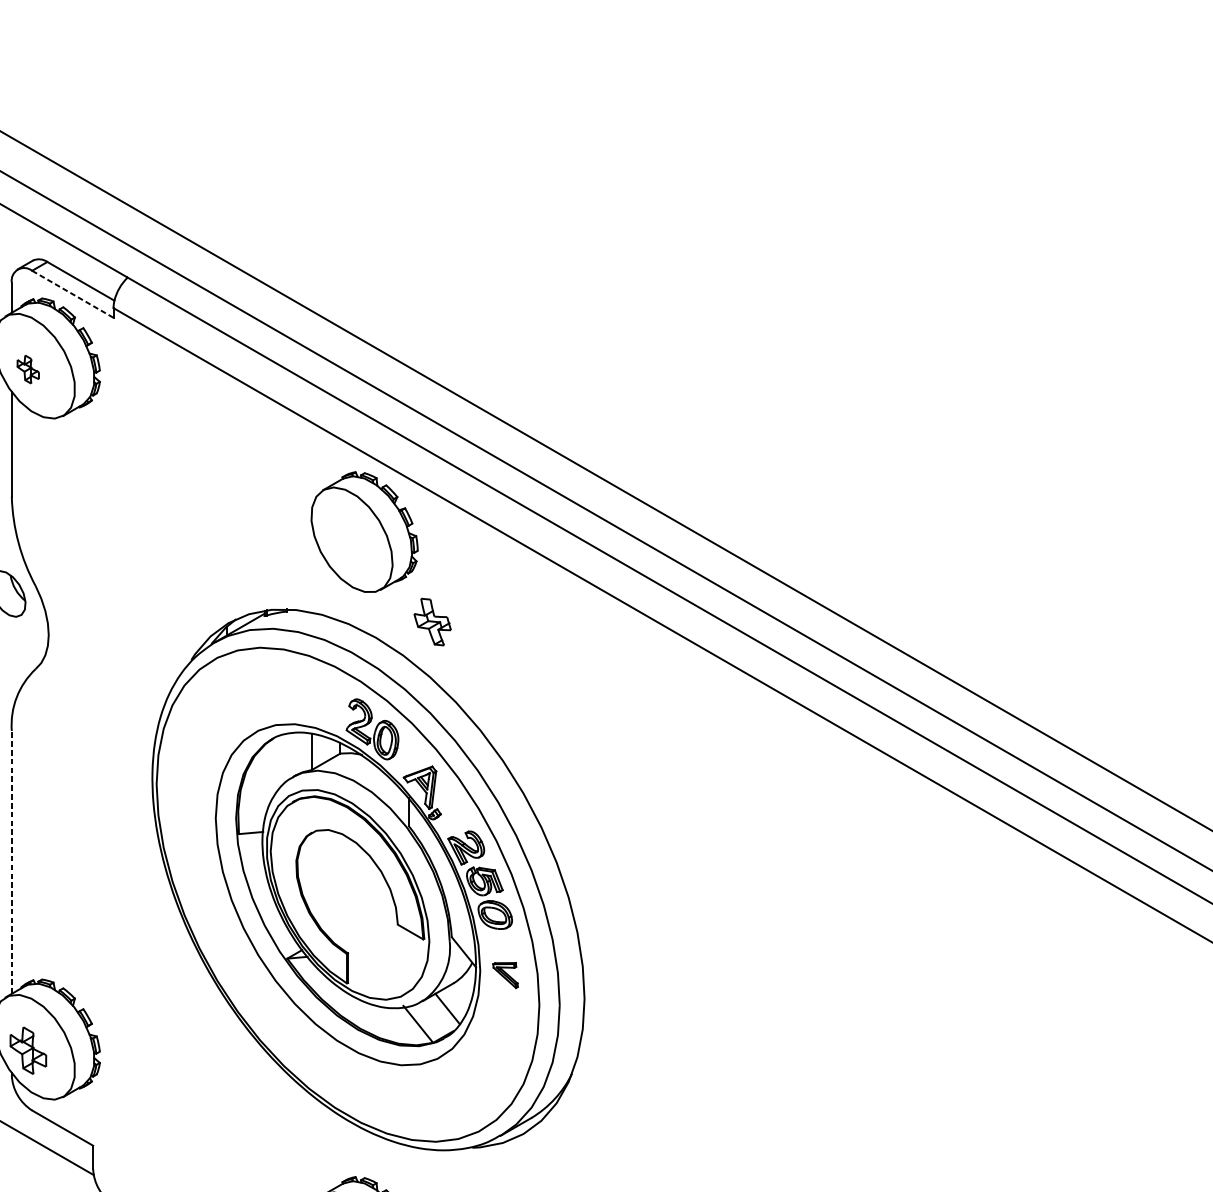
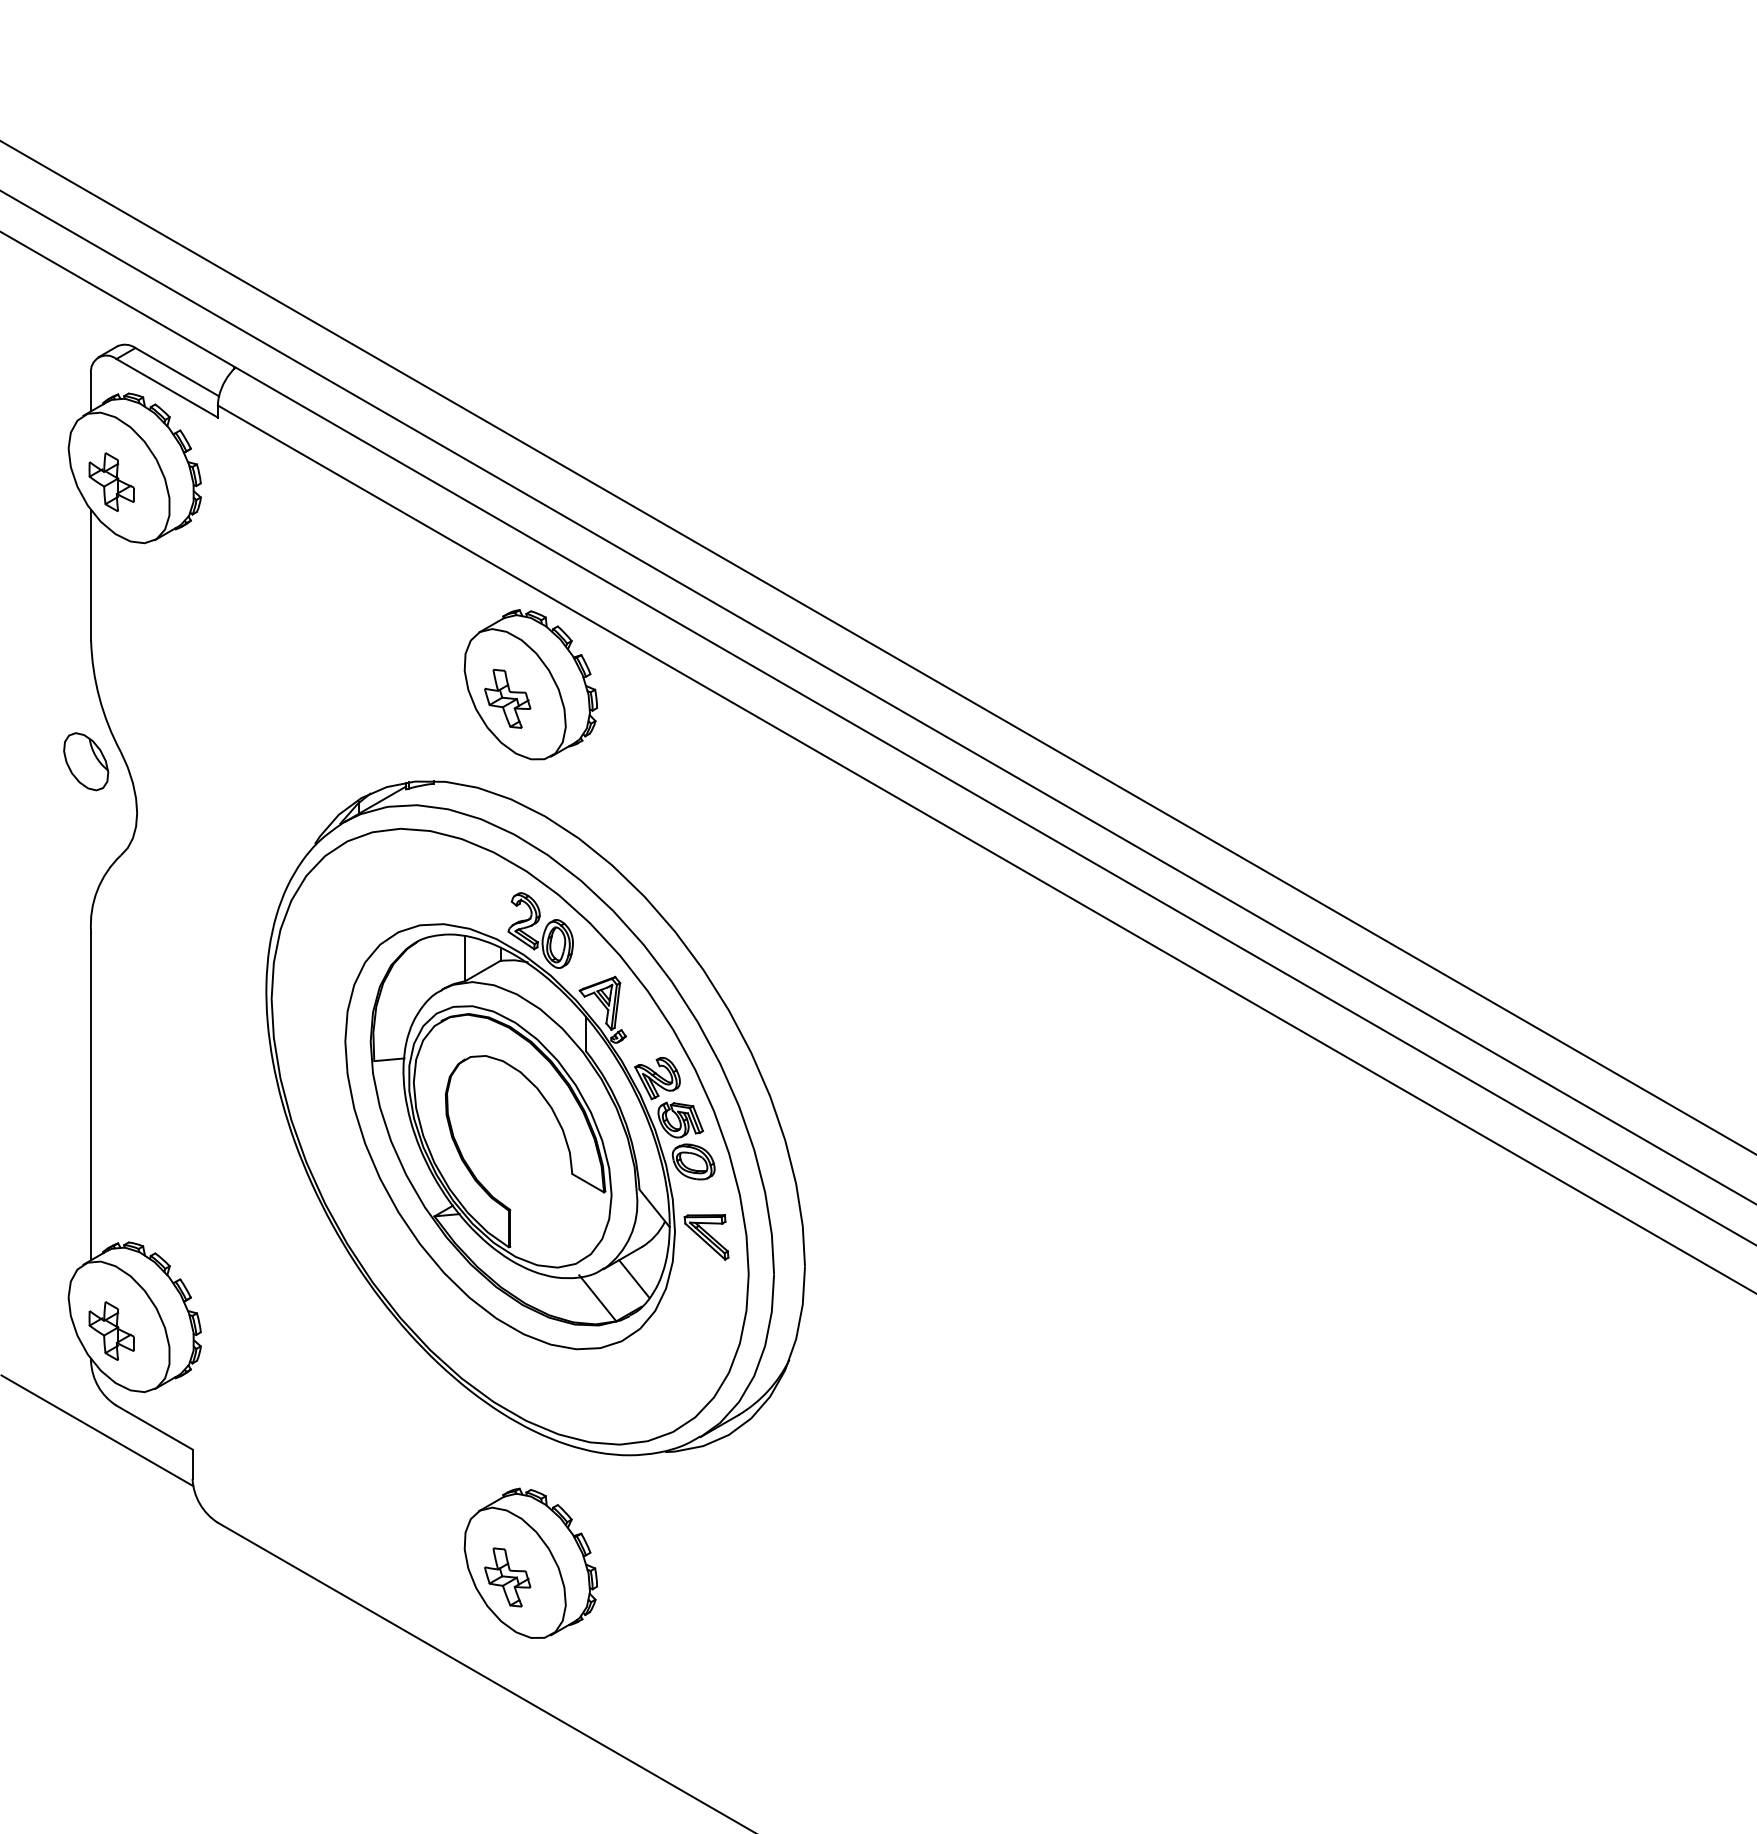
line: (73, 294) -> (167, 388), dashed -> solid
part: (28, 369) -> (111, 481), size x1.67
part: (432, 621) -> (507, 698), moved
line: (12, 862) -> (91, 1096), dashed -> solid
part: (505, 975) -> (706, 1237), size x1.43

